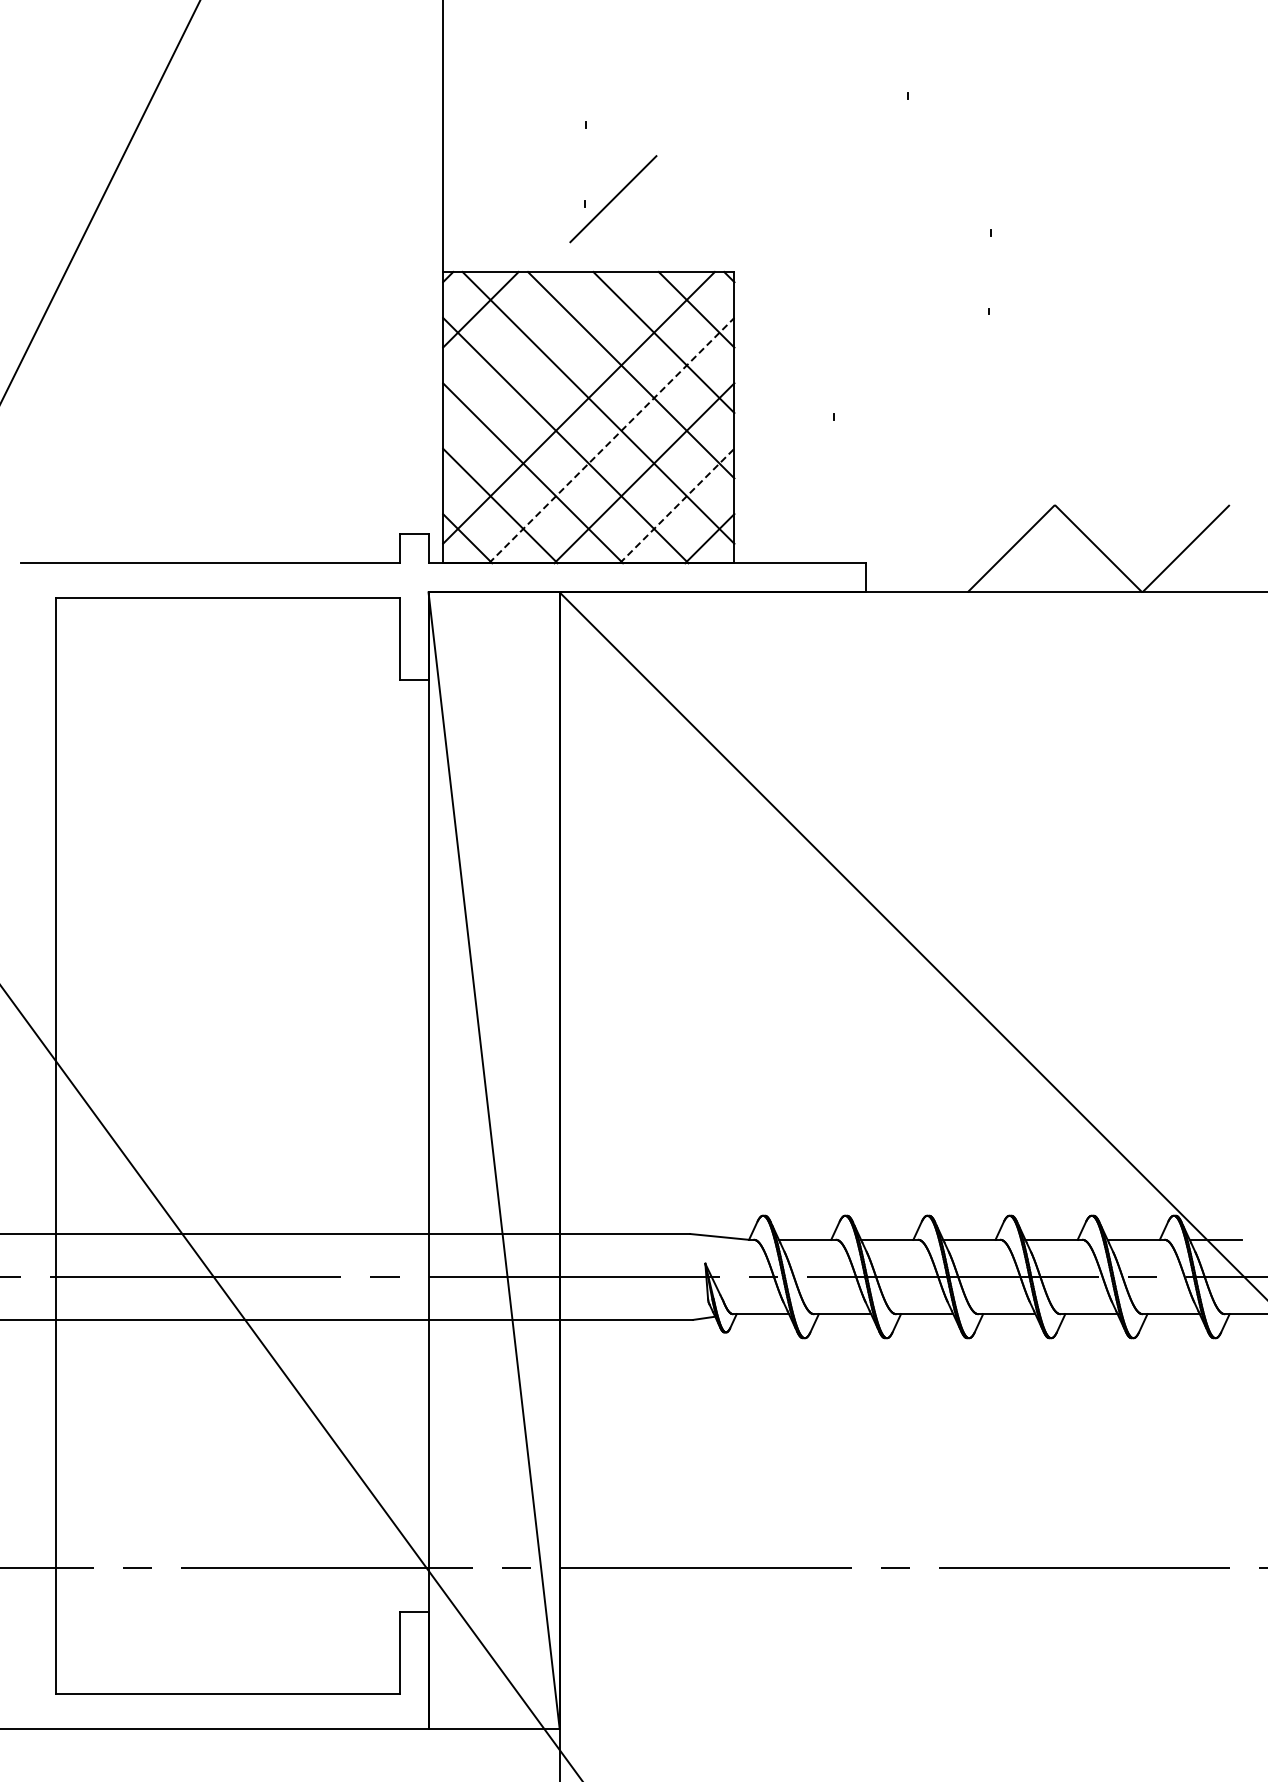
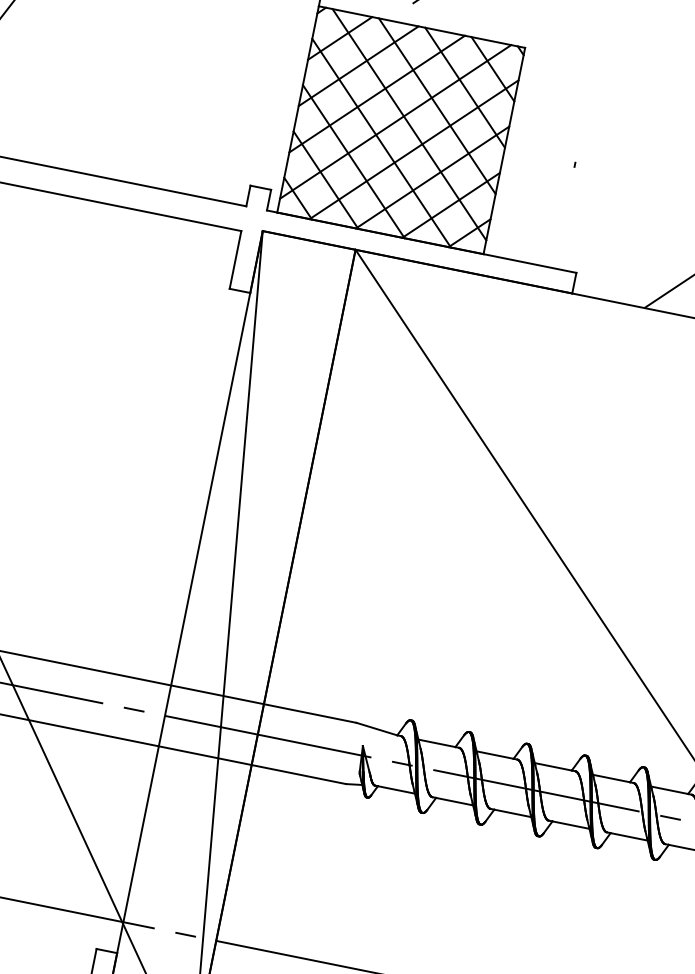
line: (513, 342) -> (358, 66), added
line: (546, 375) -> (377, 94), added
line: (611, 440) -> (413, 149), dashed -> solid
line: (677, 505) -> (451, 205), dashed -> solid

